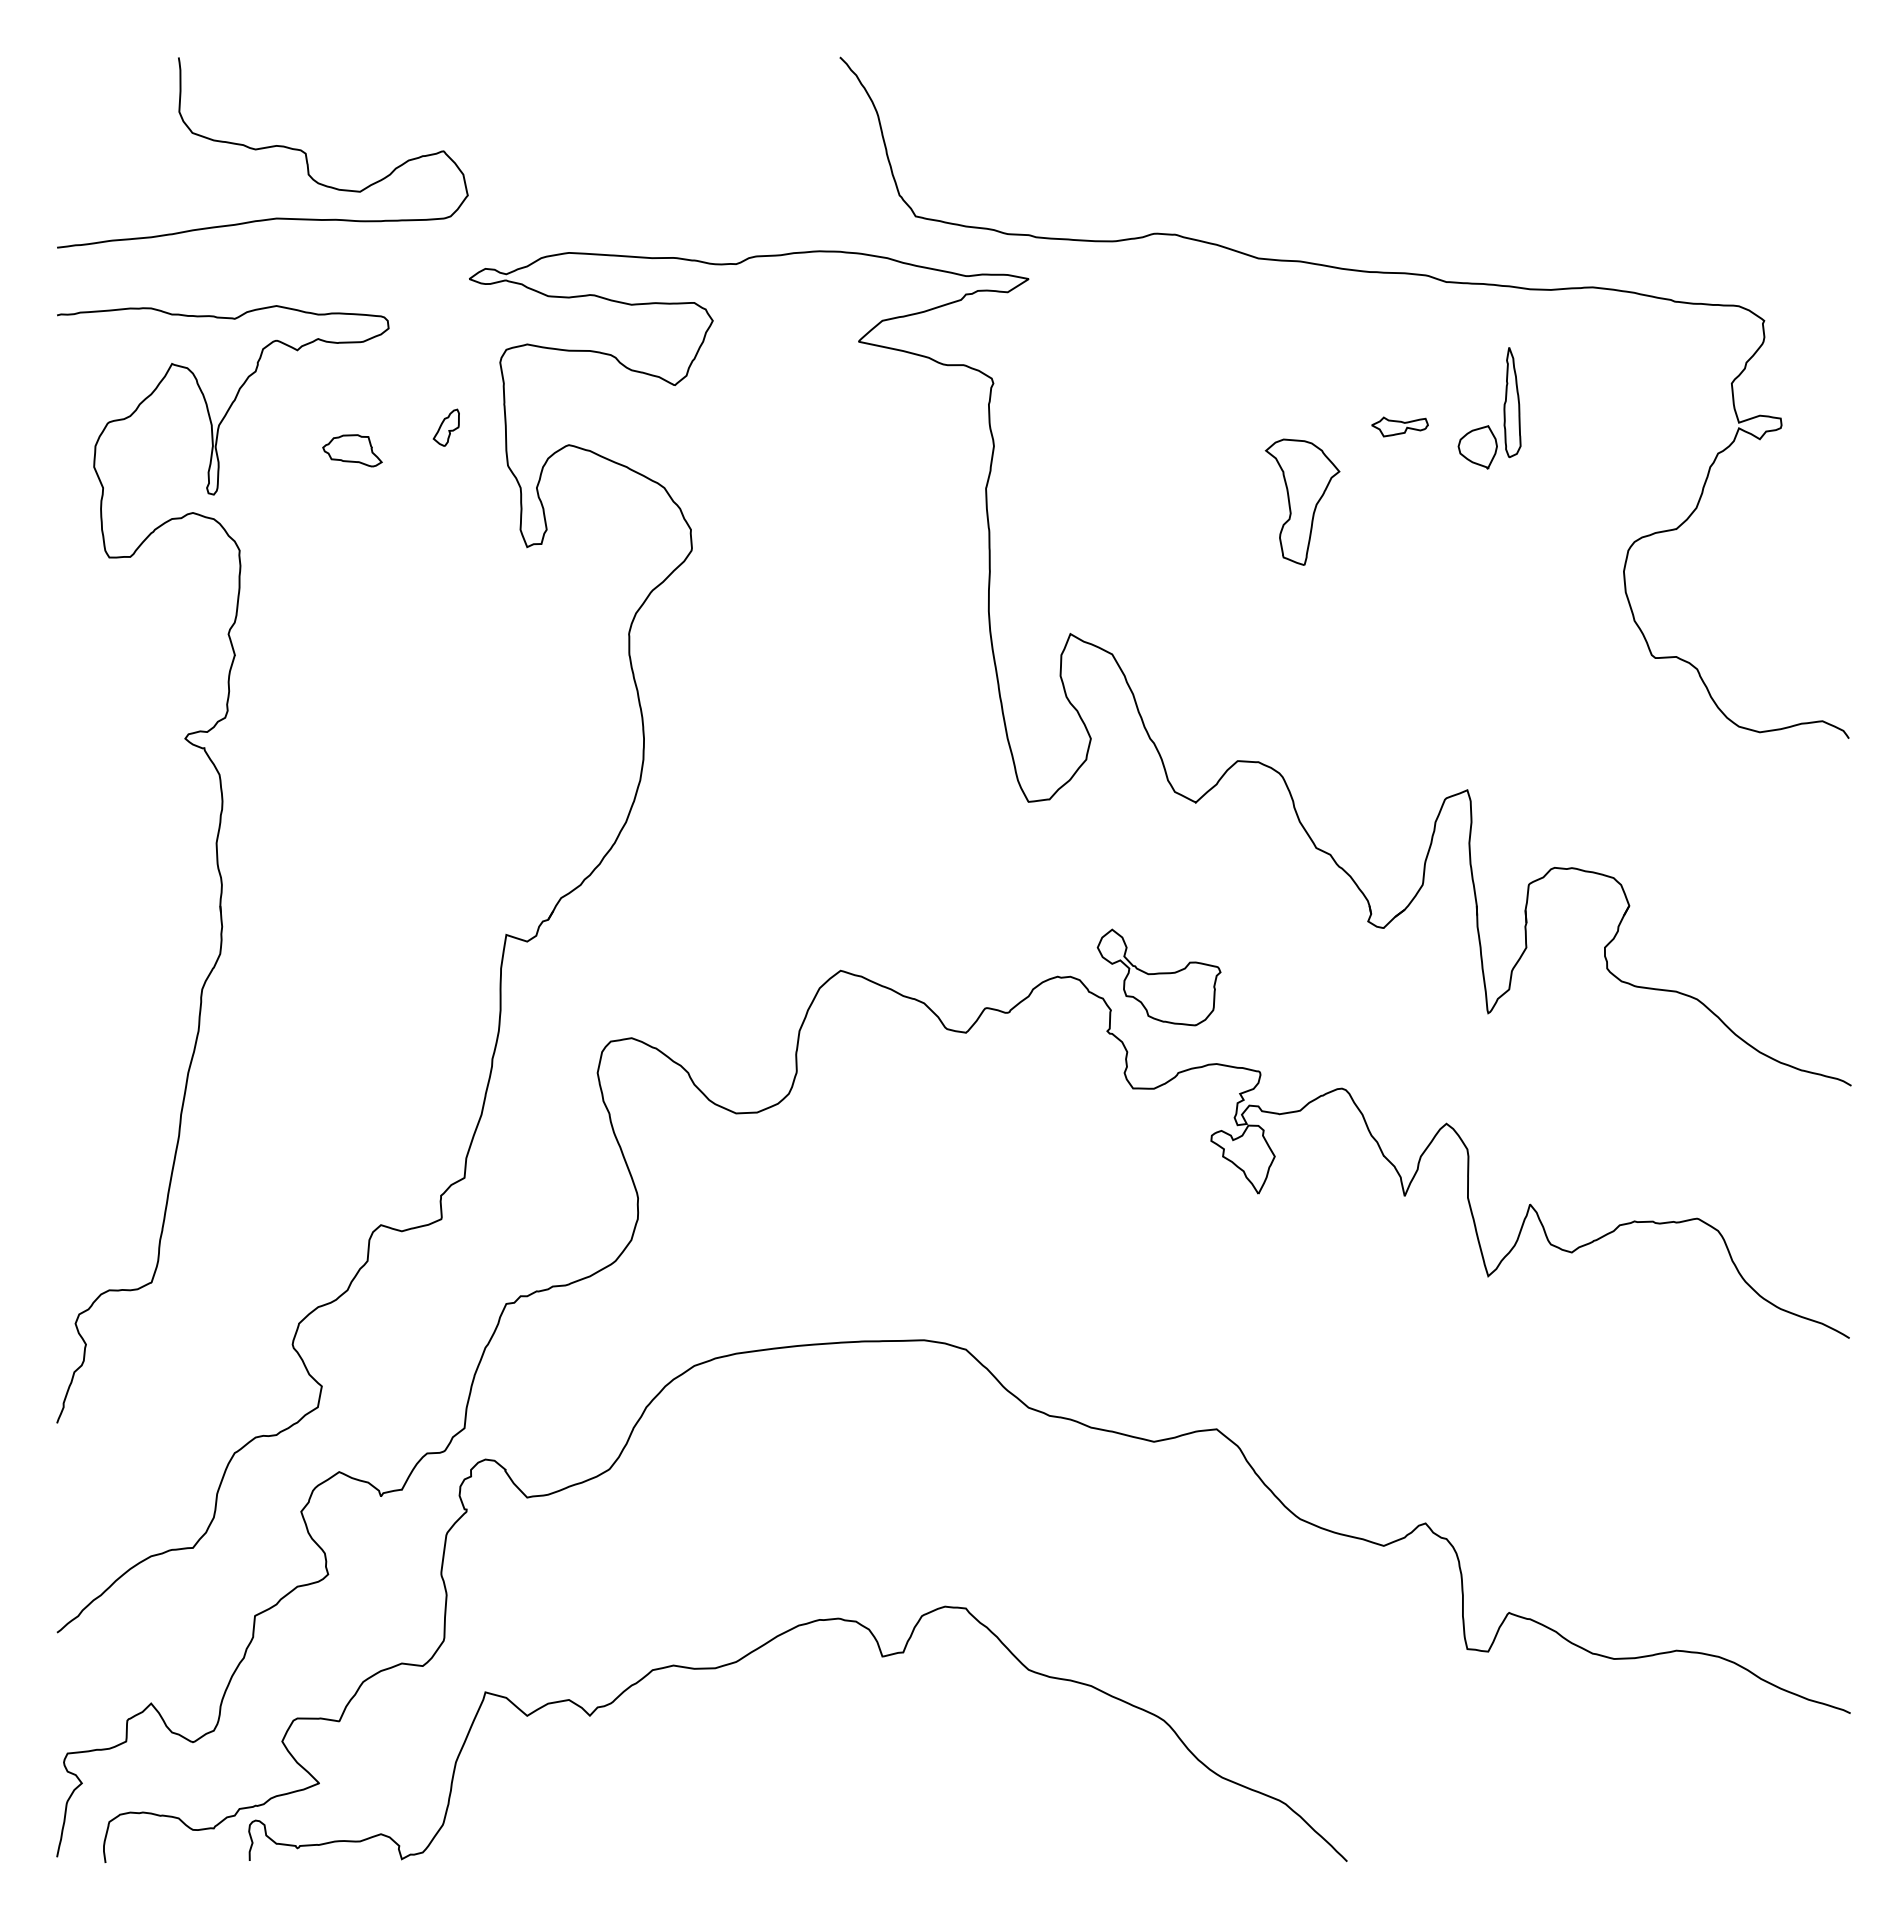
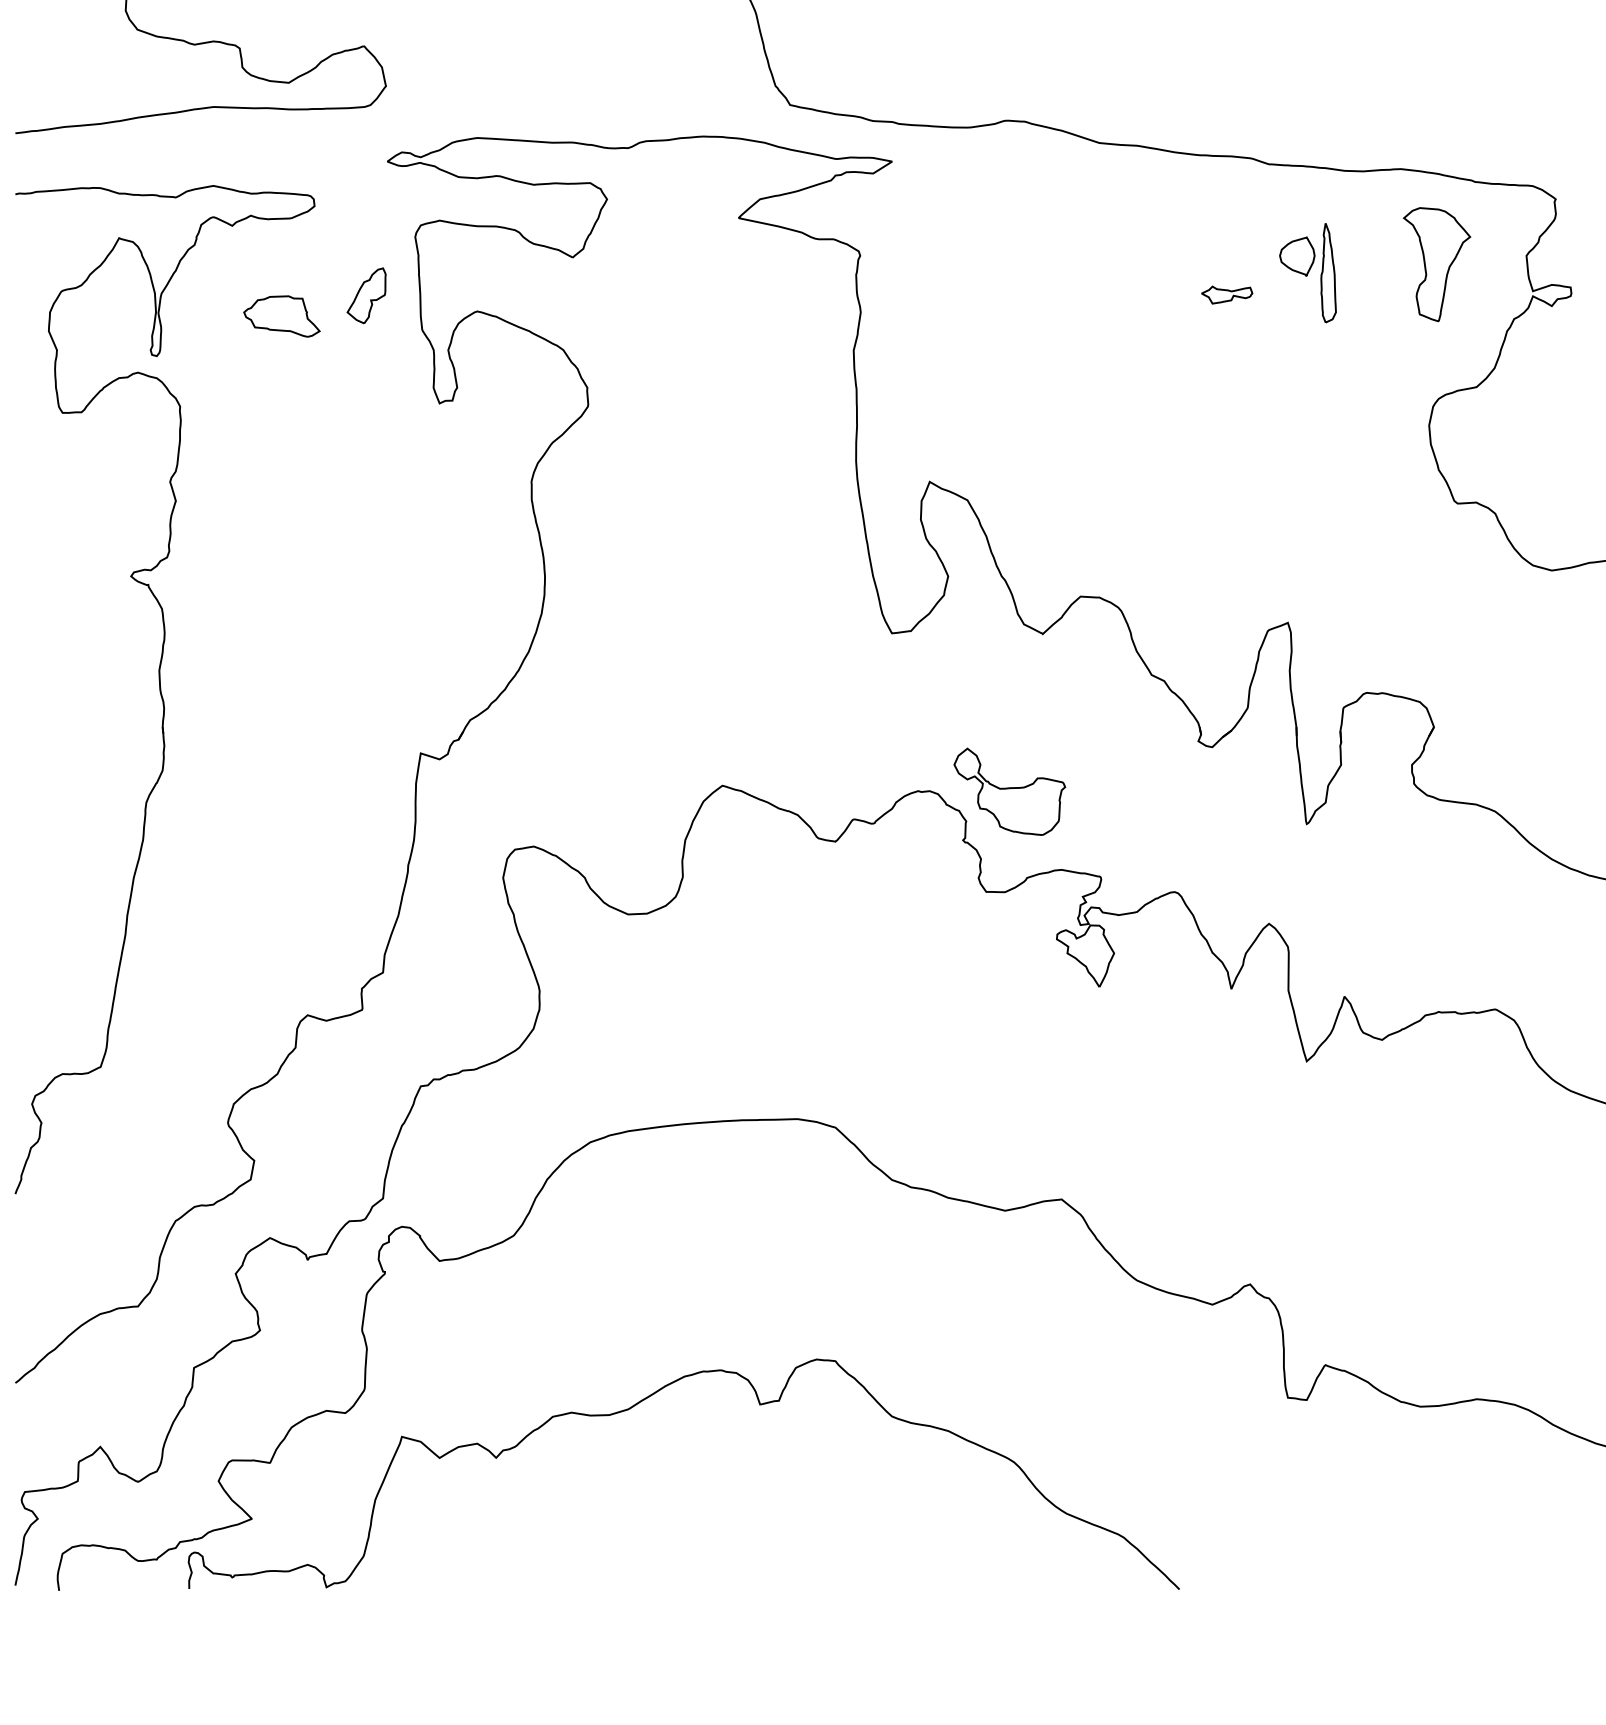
part: (446, 427) -> (366, 295), size x1.67
part: (1477, 447) -> (1297, 256), moved
part: (352, 450) -> (281, 316), size x1.43
part: (1302, 501) -> (1436, 263), moved

